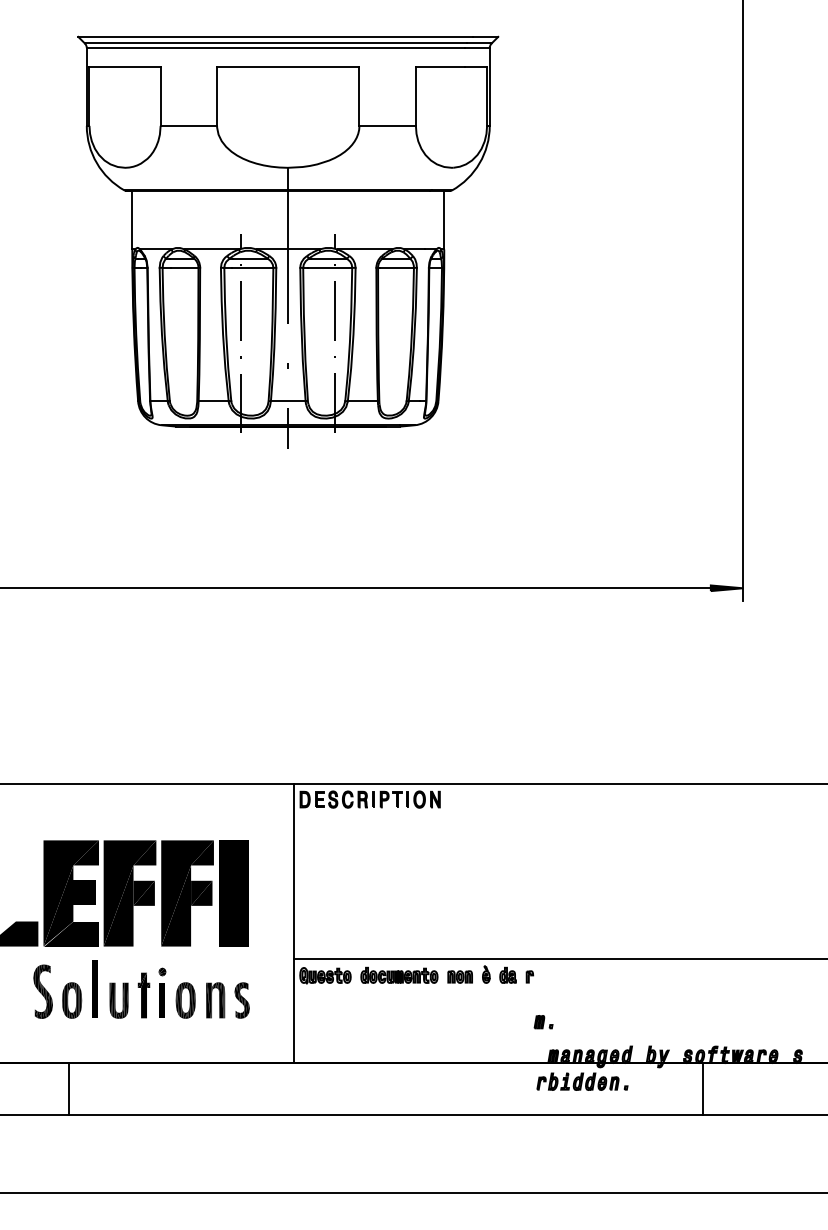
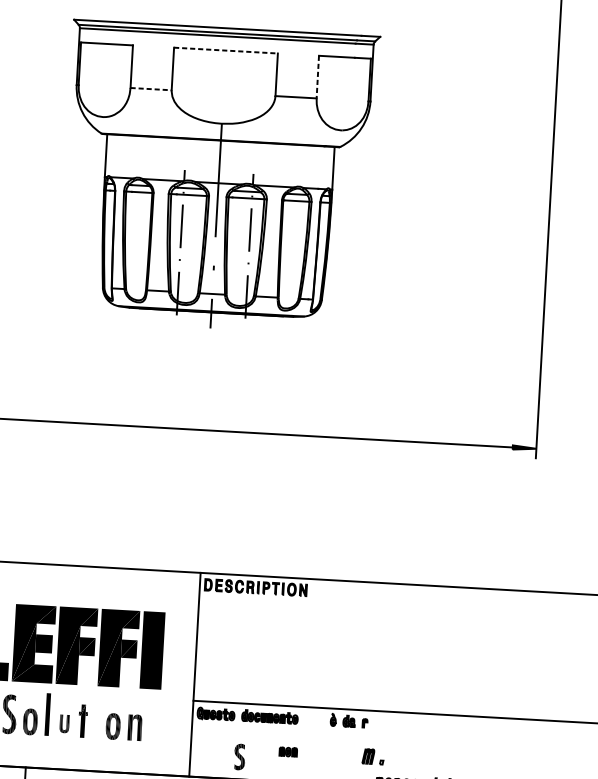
line: (288, 67) -> (226, 50), solid -> dashed
line: (415, 97) -> (317, 77), solid -> dashed
line: (189, 125) -> (151, 88), solid -> dashed
part: (459, 976) -> (287, 751), moved
part: (162, 992) -> (96, 719), removed
part: (118, 1000) -> (64, 723), size x0.7
part: (241, 1000) -> (239, 757), moved
part: (543, 1022) -> (373, 757), size x1.6

